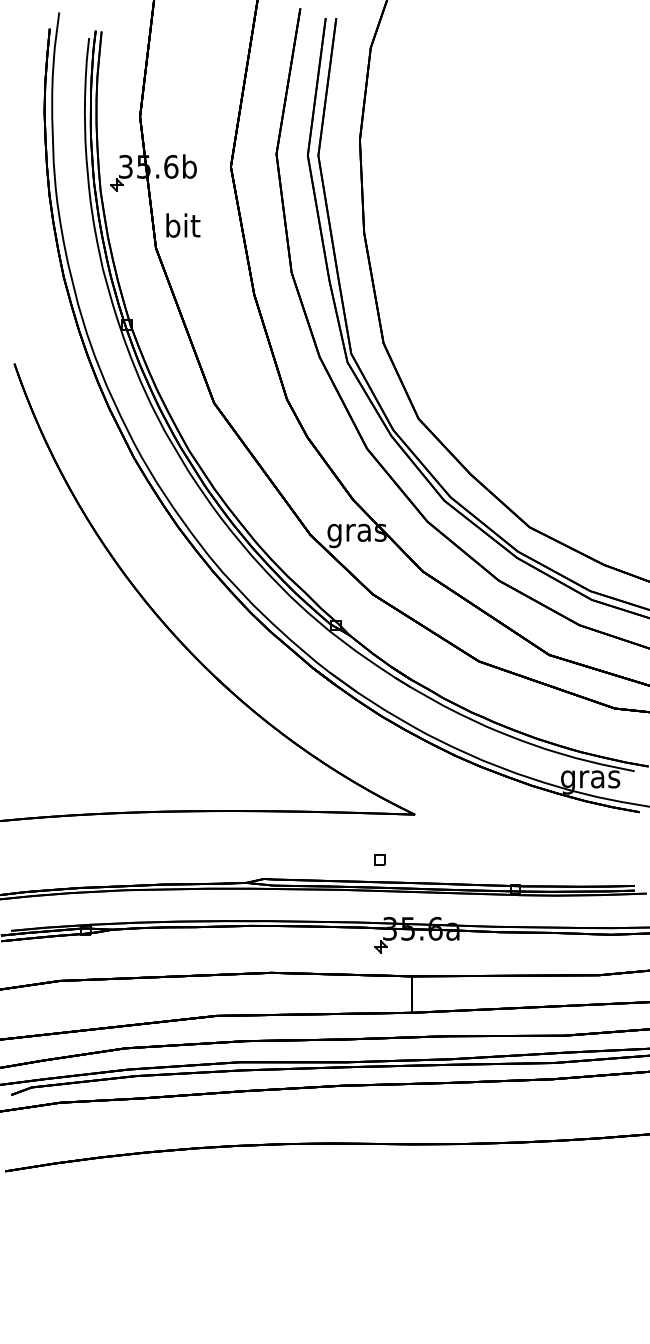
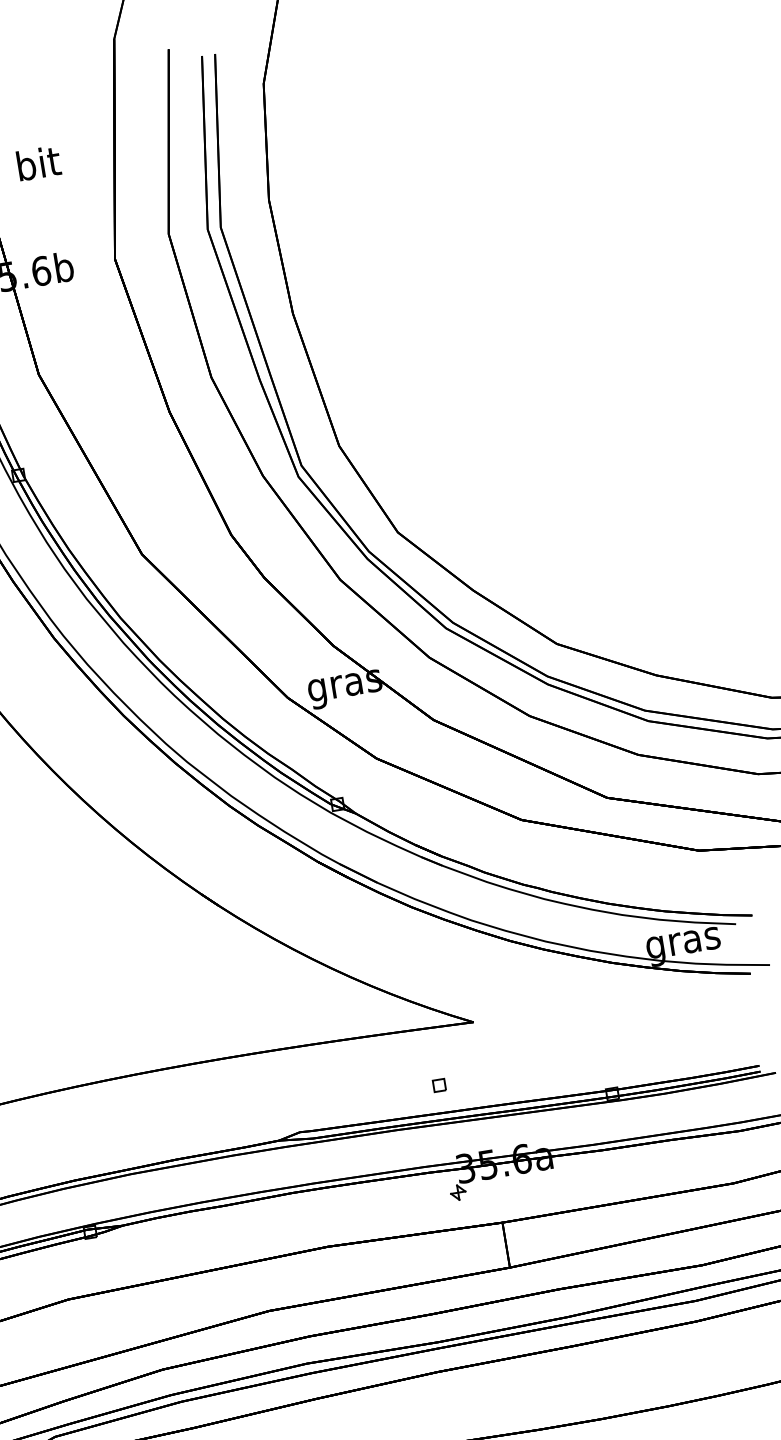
text: (183, 225) -> (39, 163), moved

